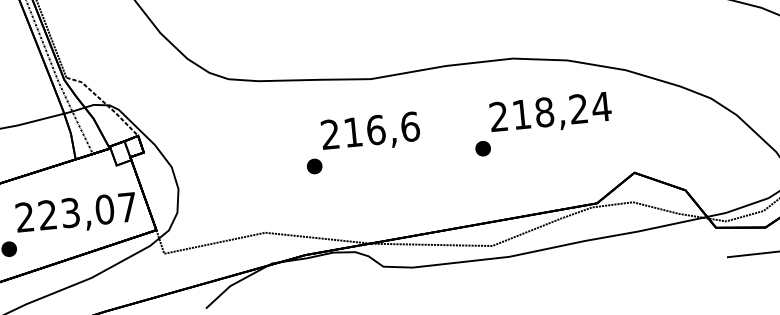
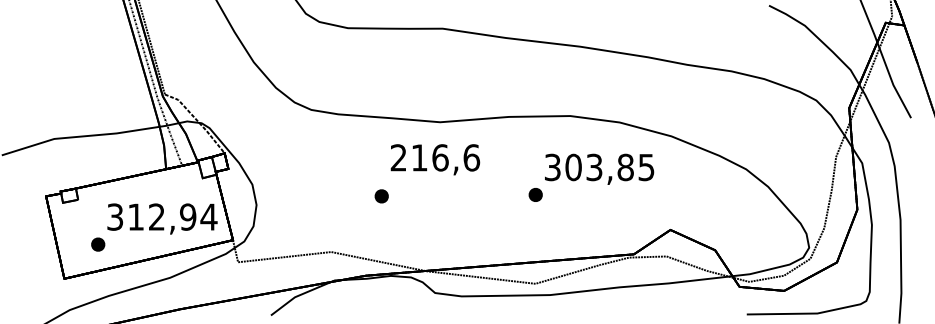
text: (550, 111) -> (599, 167), 218,24 -> 303,85
text: (370, 132) -> (435, 159), moved
text: (76, 211) -> (162, 216), 223,07 -> 312,94

